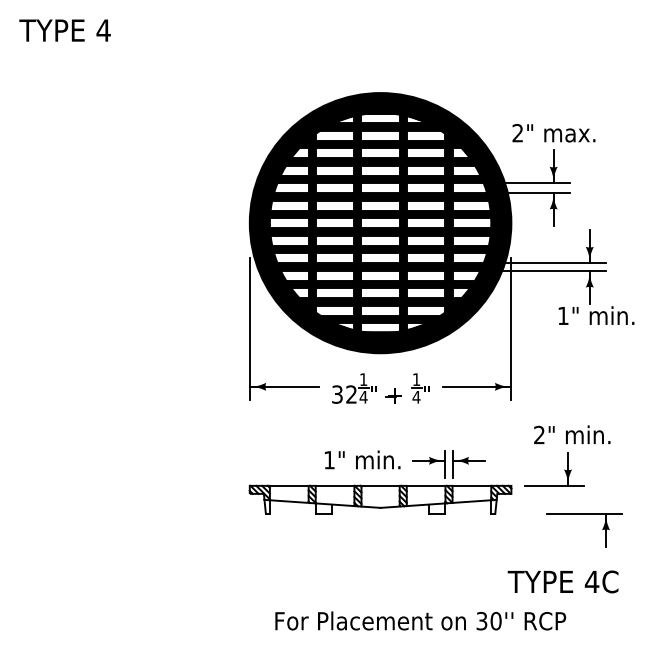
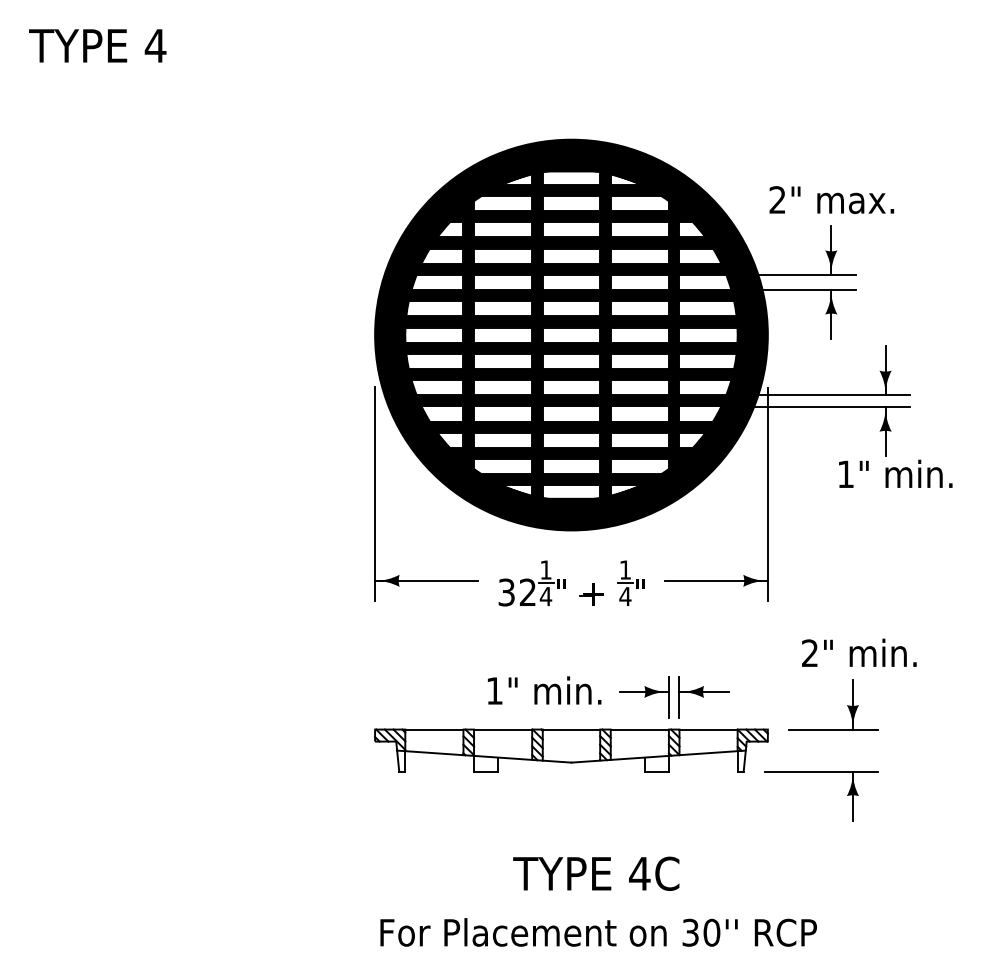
part: (584, 514) -> (820, 772), moved
text: (562, 581) -> (595, 873), moved
text: (420, 620) -> (598, 931), moved

